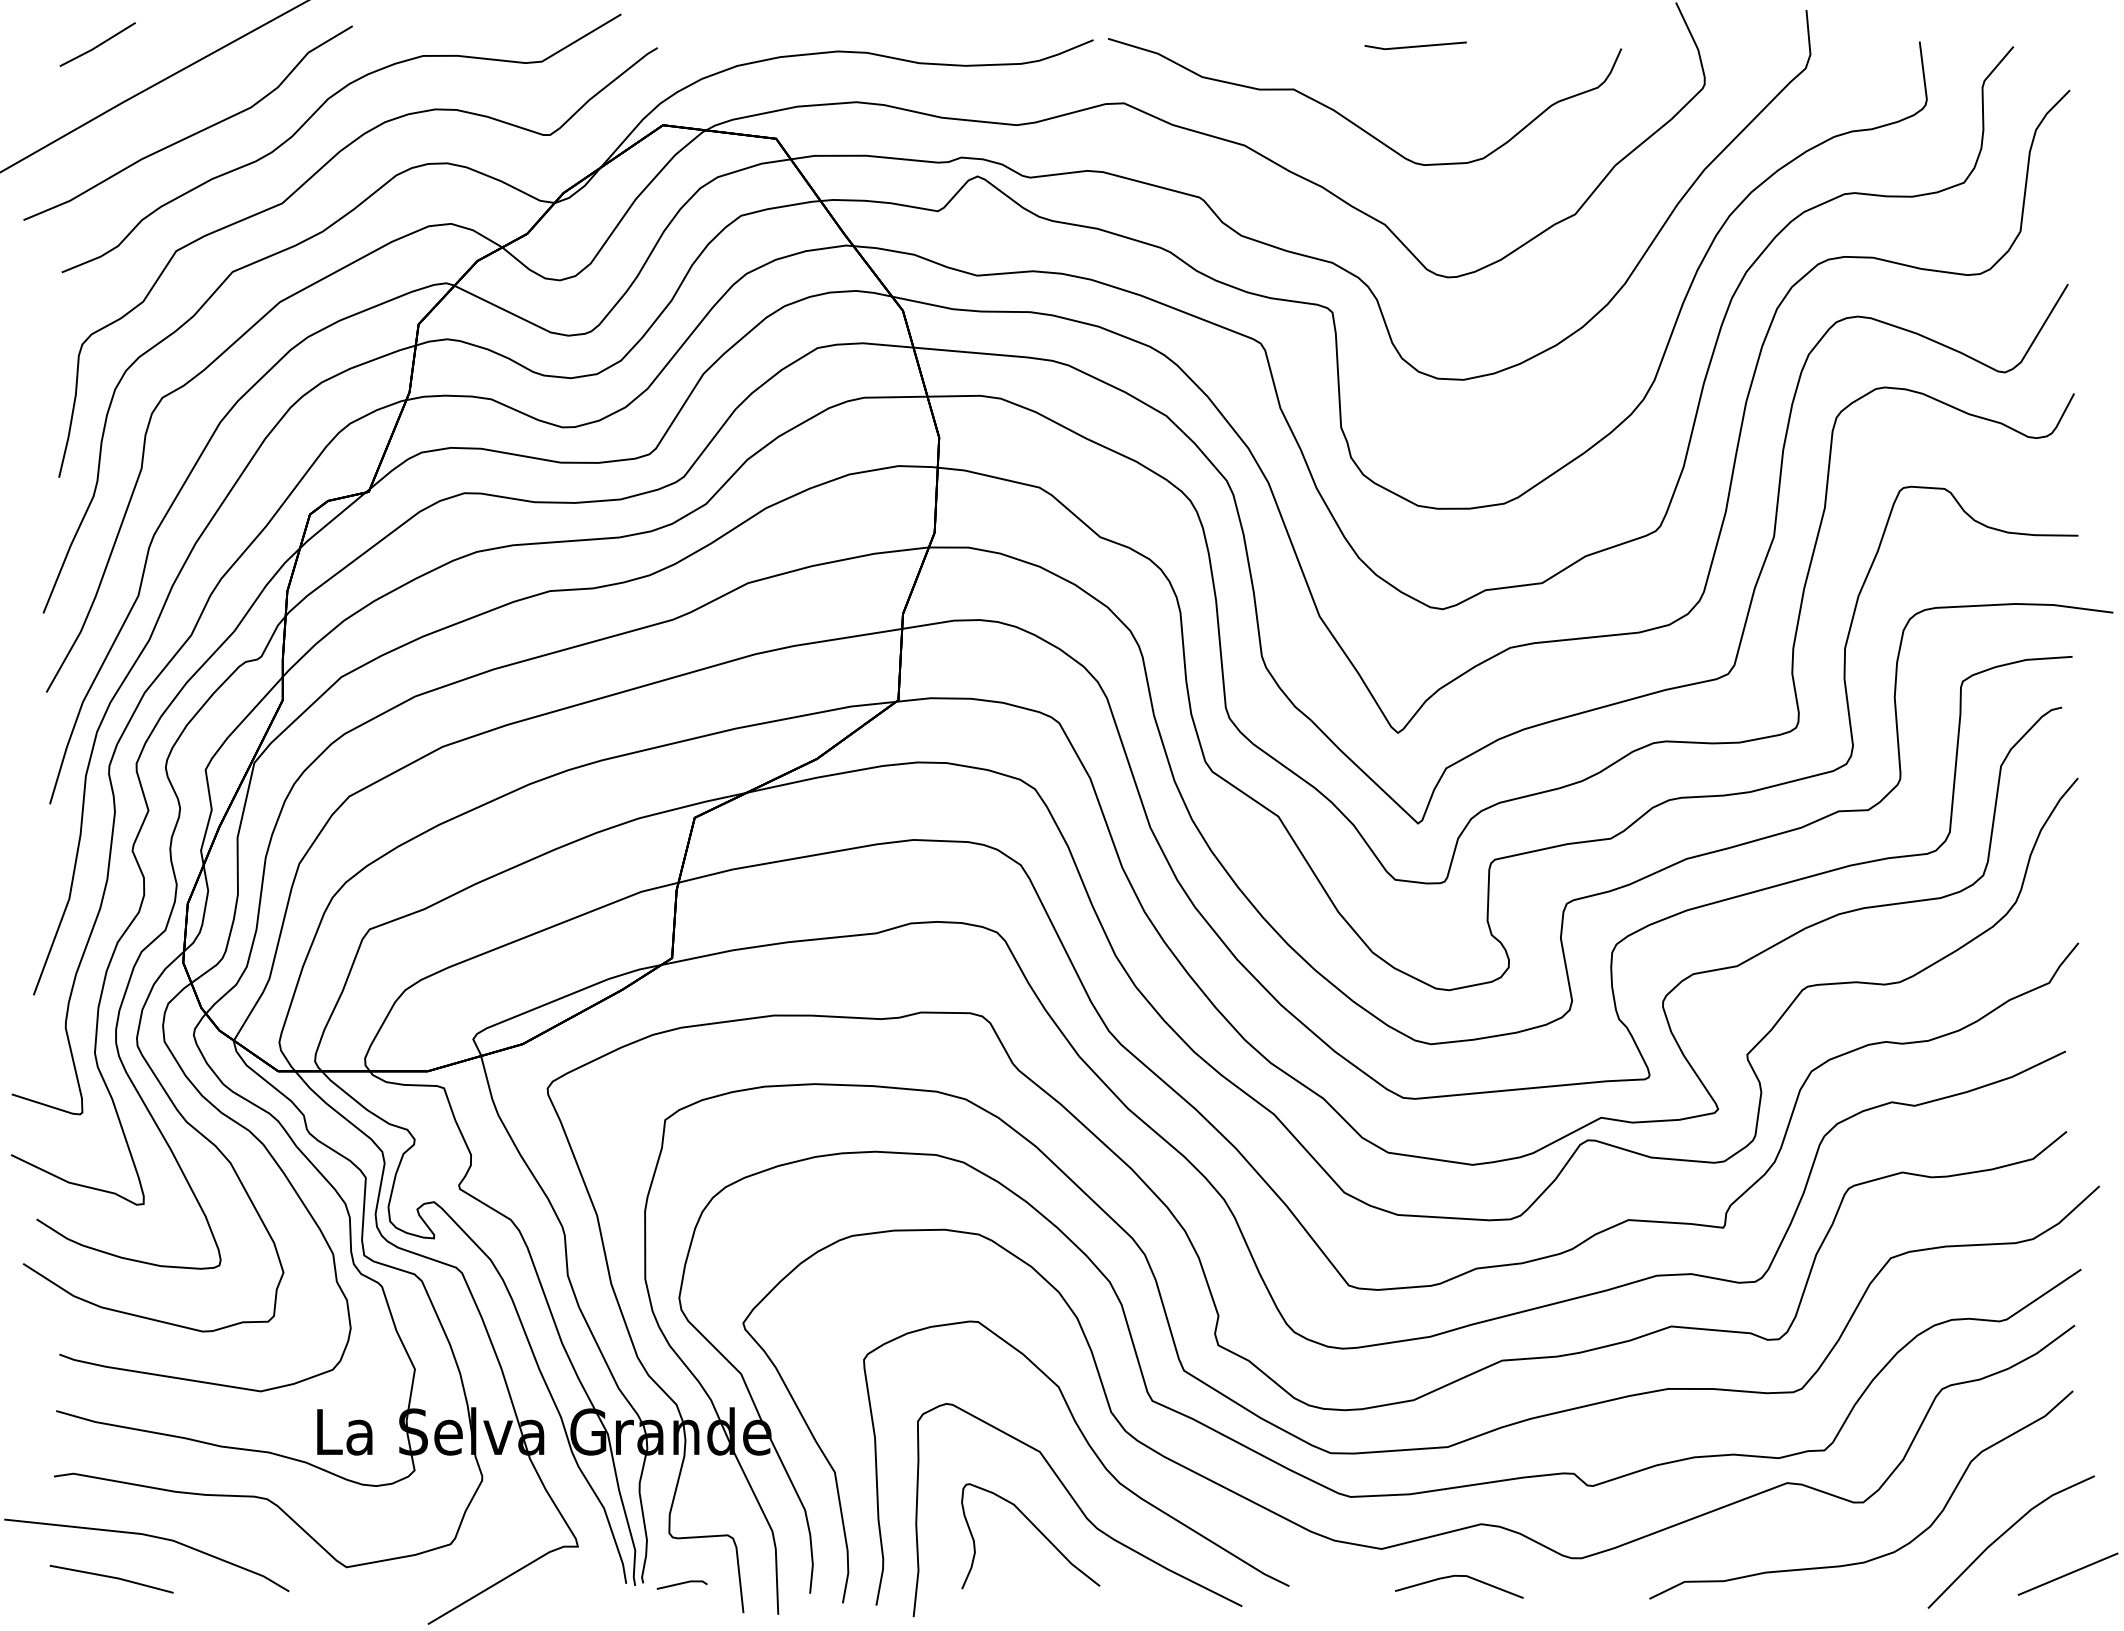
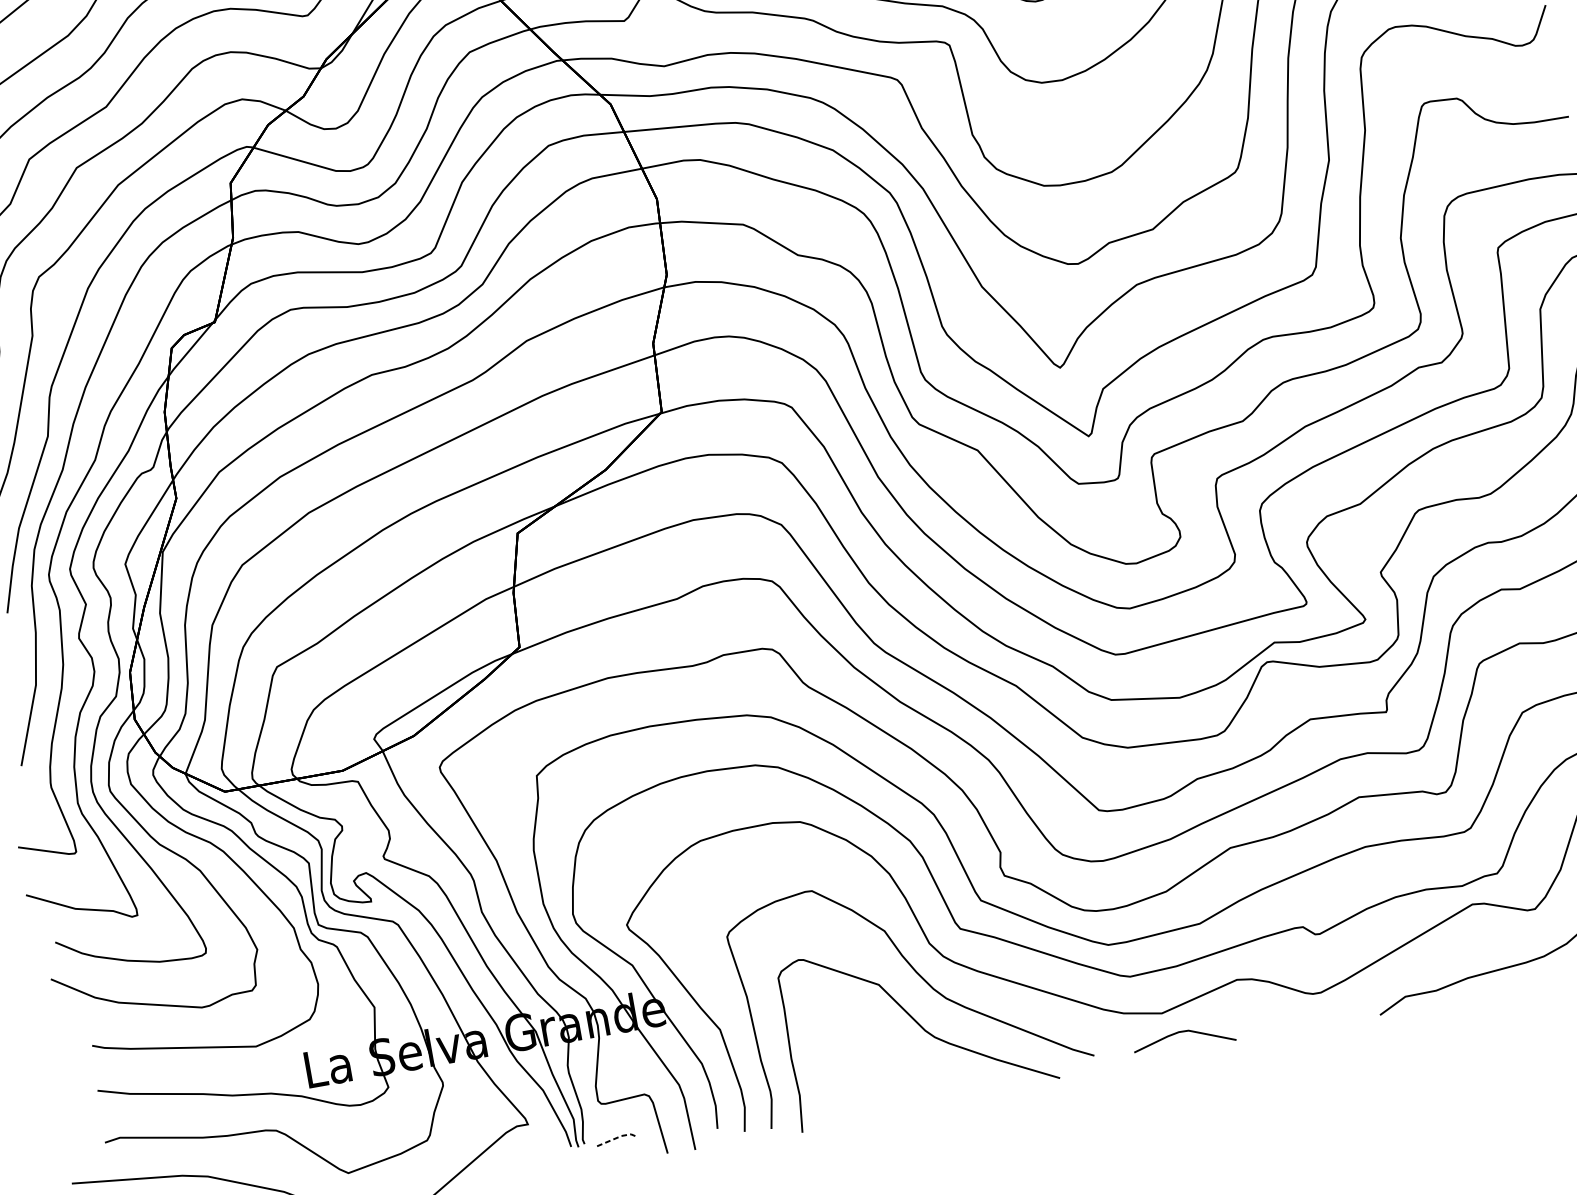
curve: (1036, 1529) -> (887, 1046), removed
line: (1459, 1576) -> (1182, 1031), moved
line: (682, 1583) -> (615, 1138), solid -> dashed

